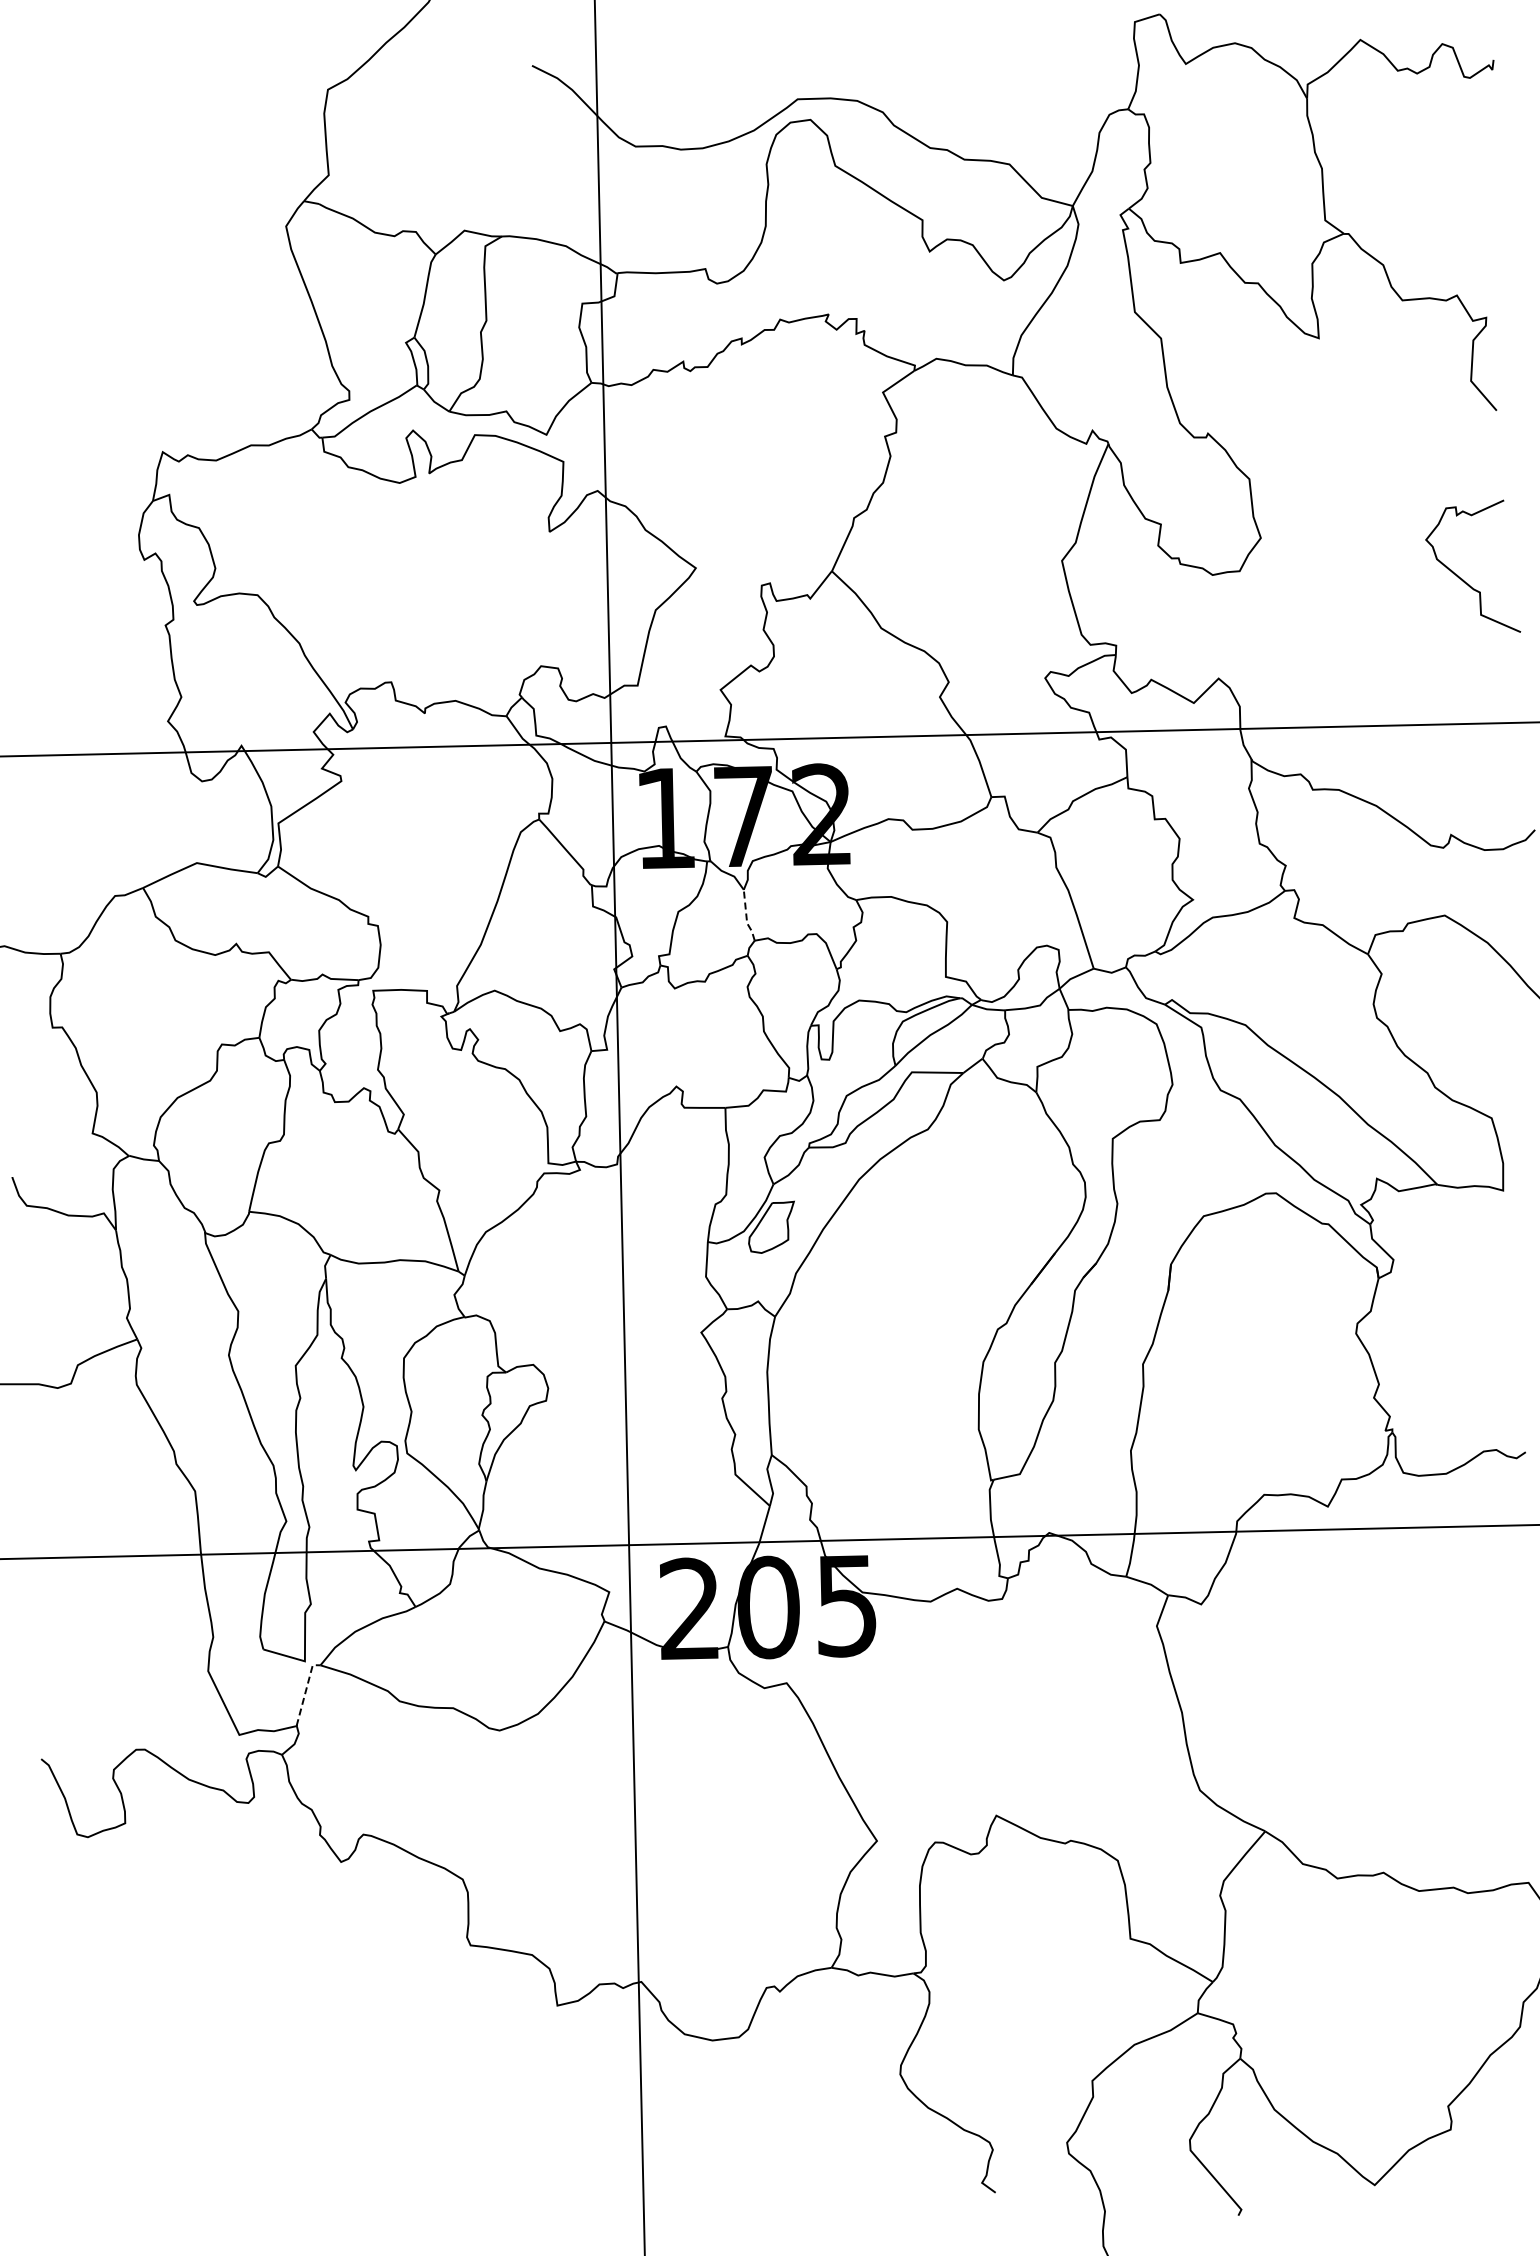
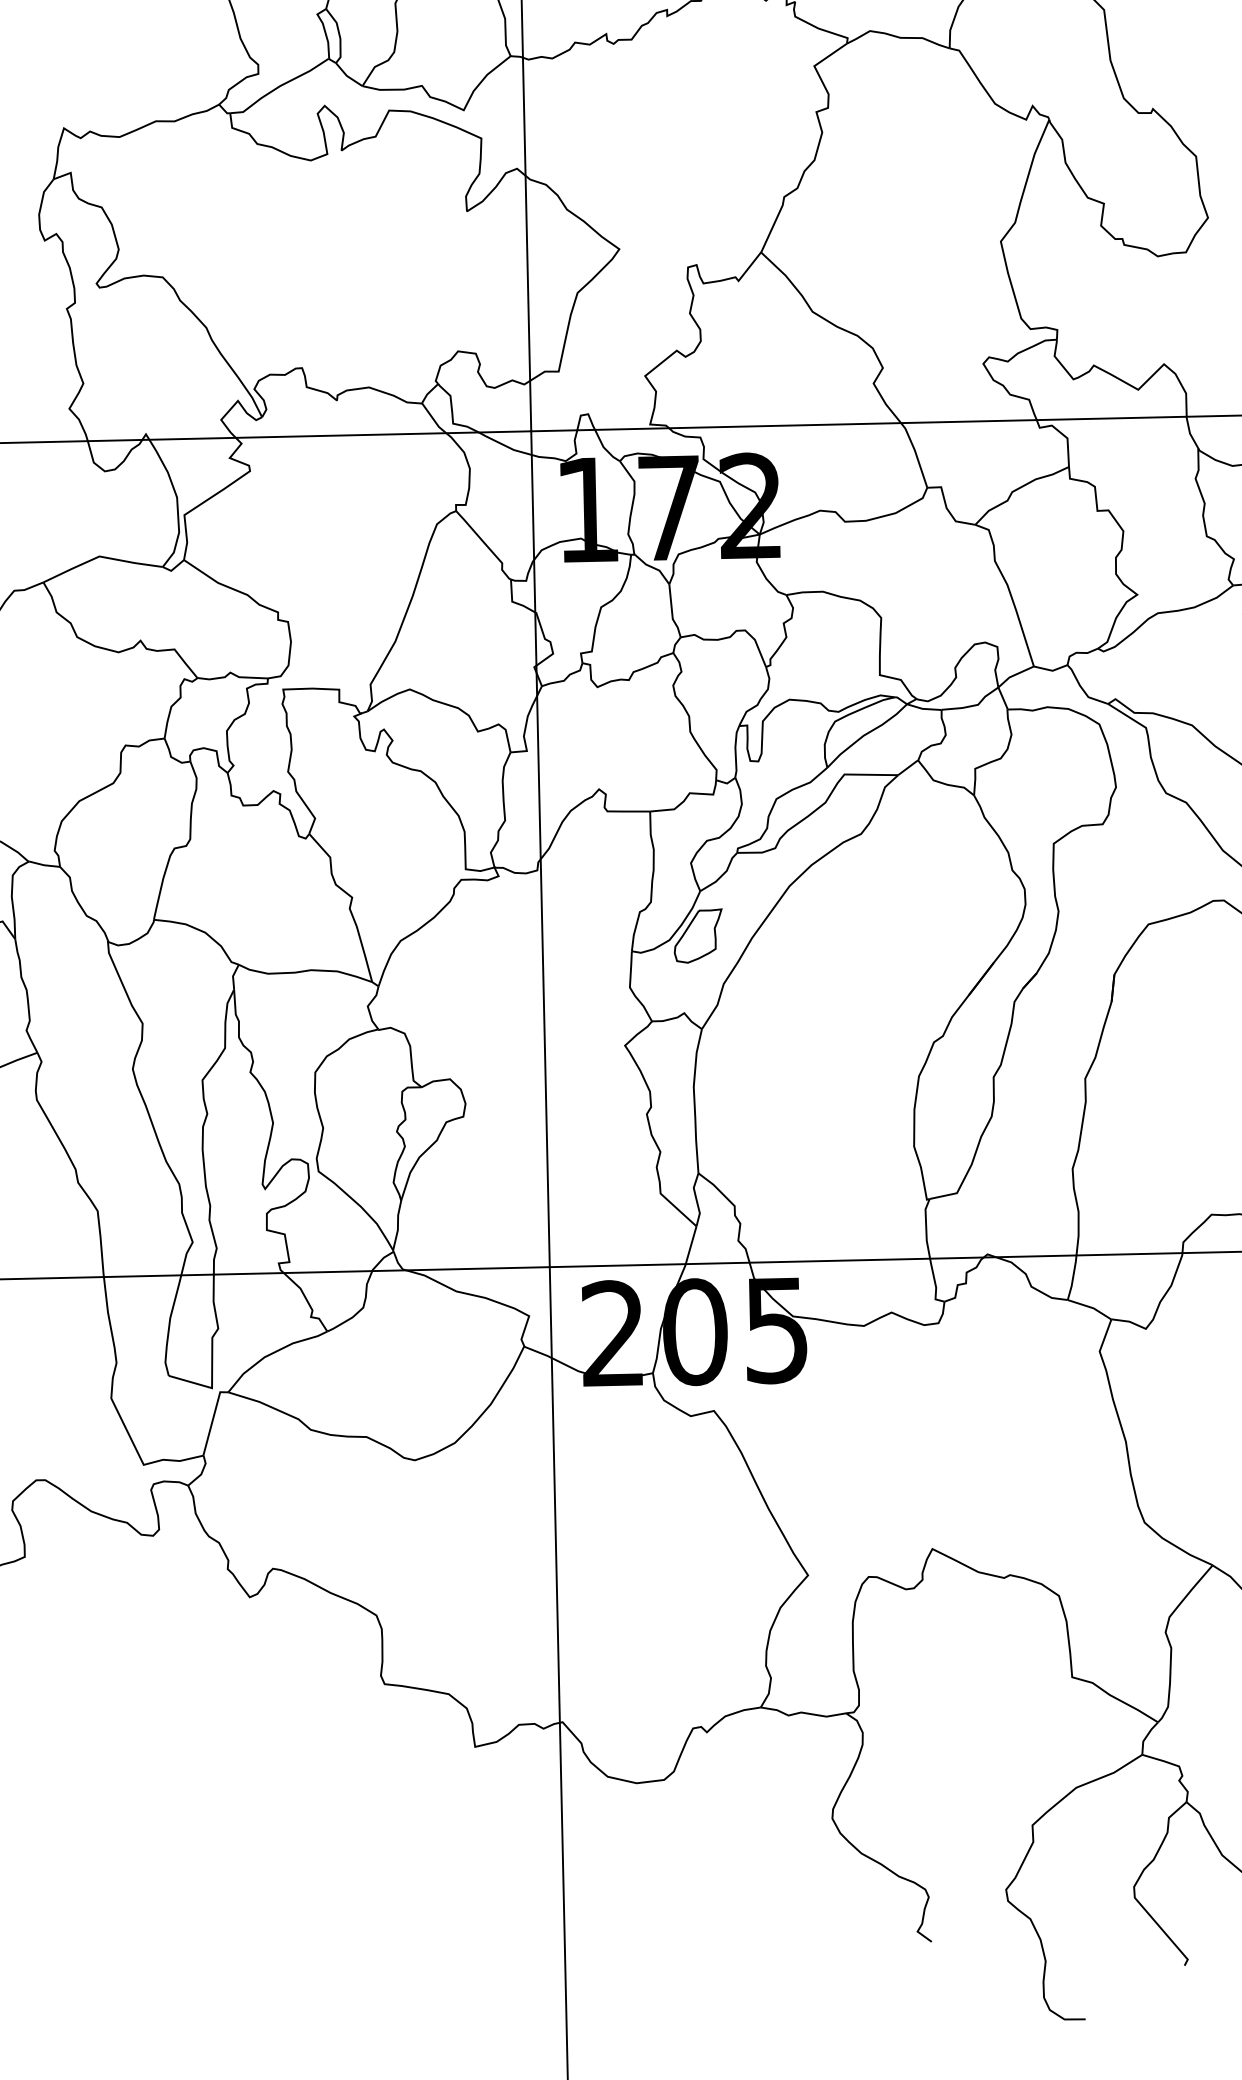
line: (746, 917) -> (672, 613), dashed -> solid
line: (305, 1691) -> (212, 1419), dashed -> solid

